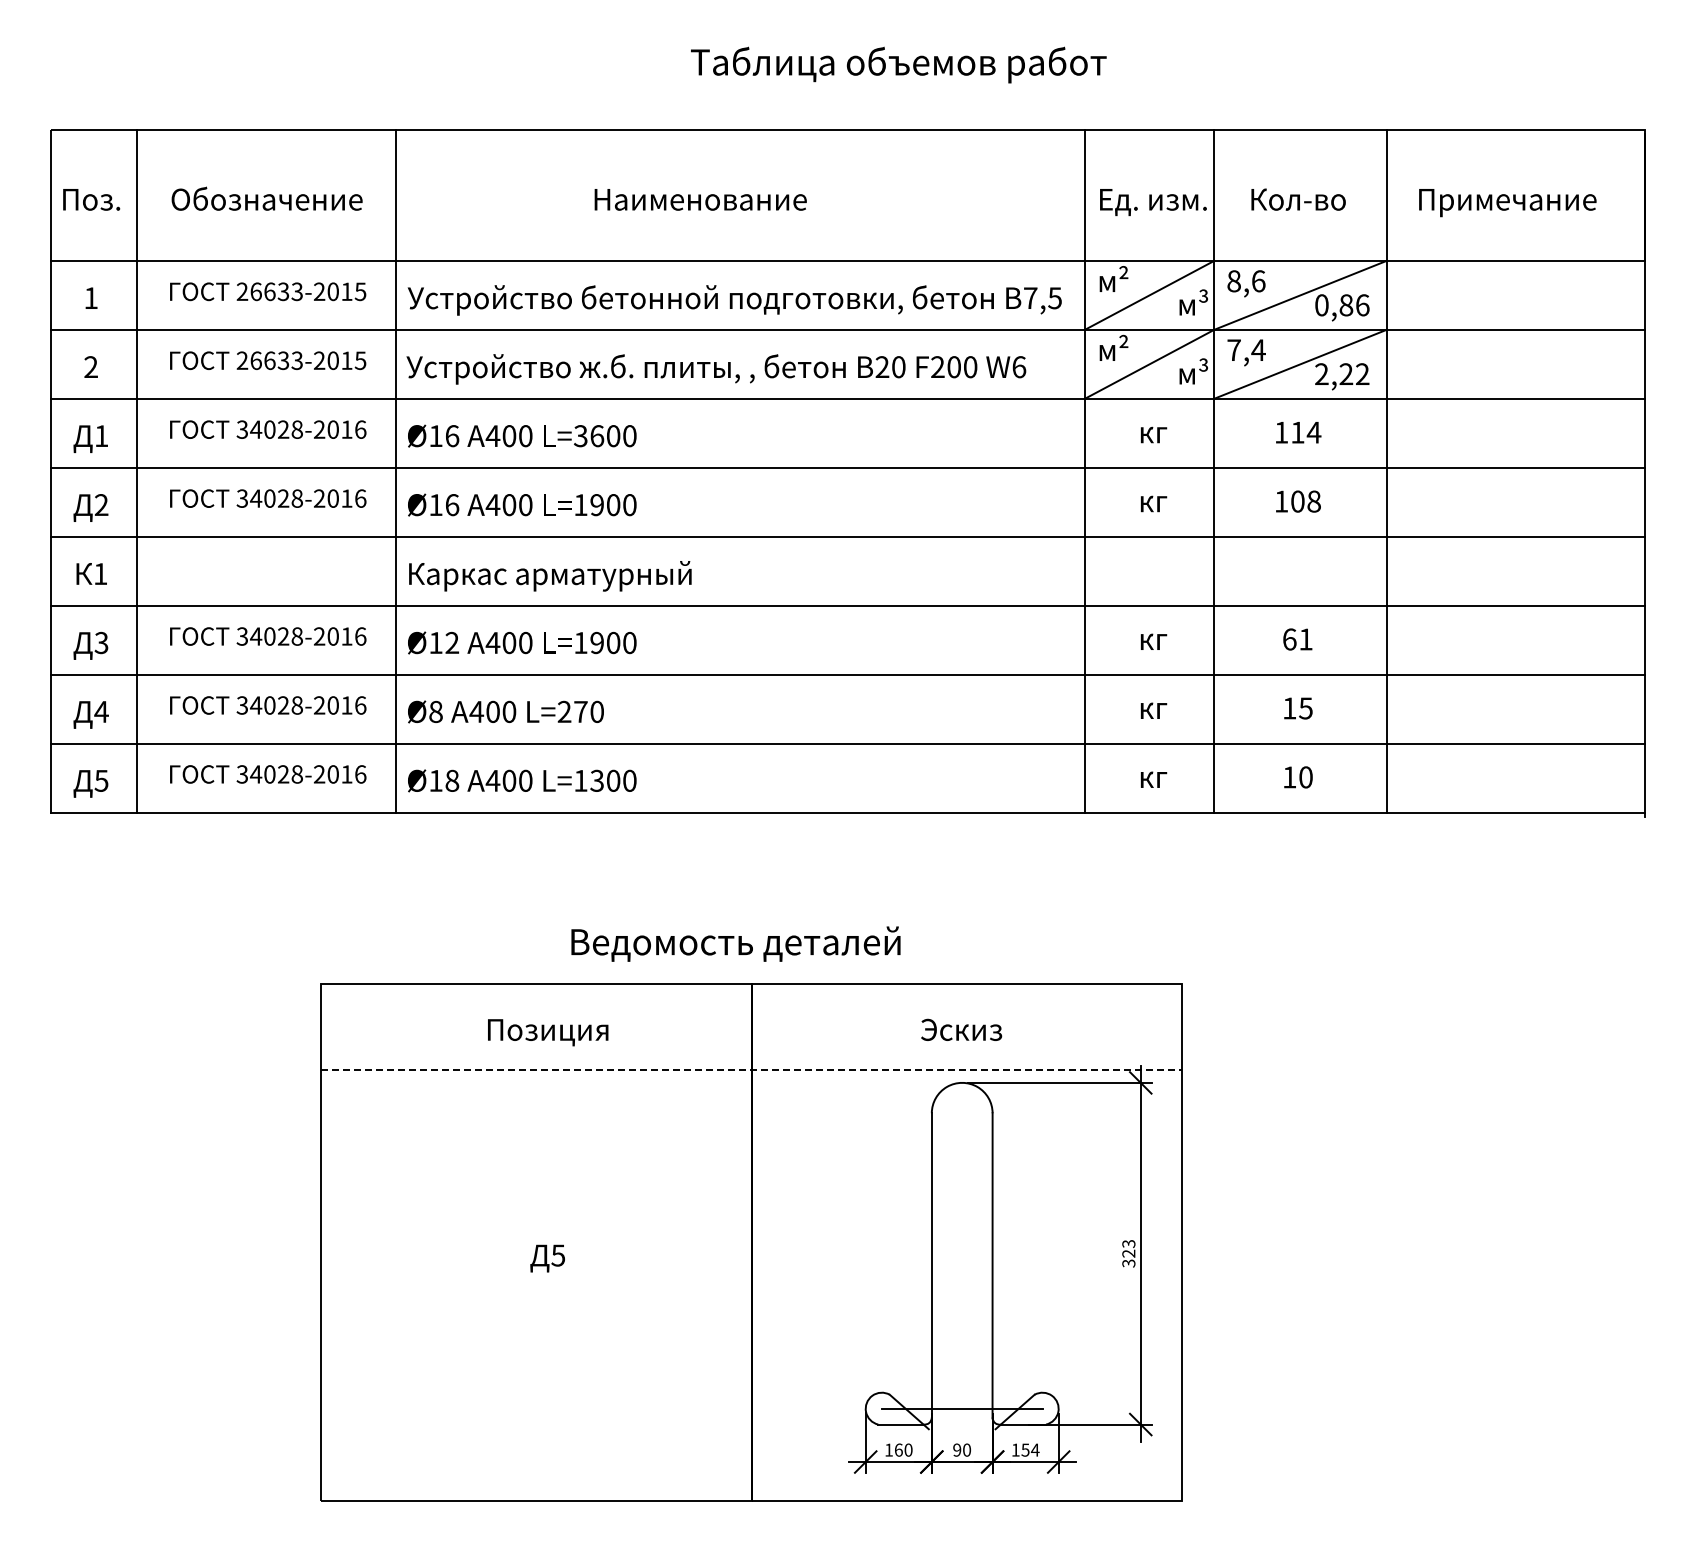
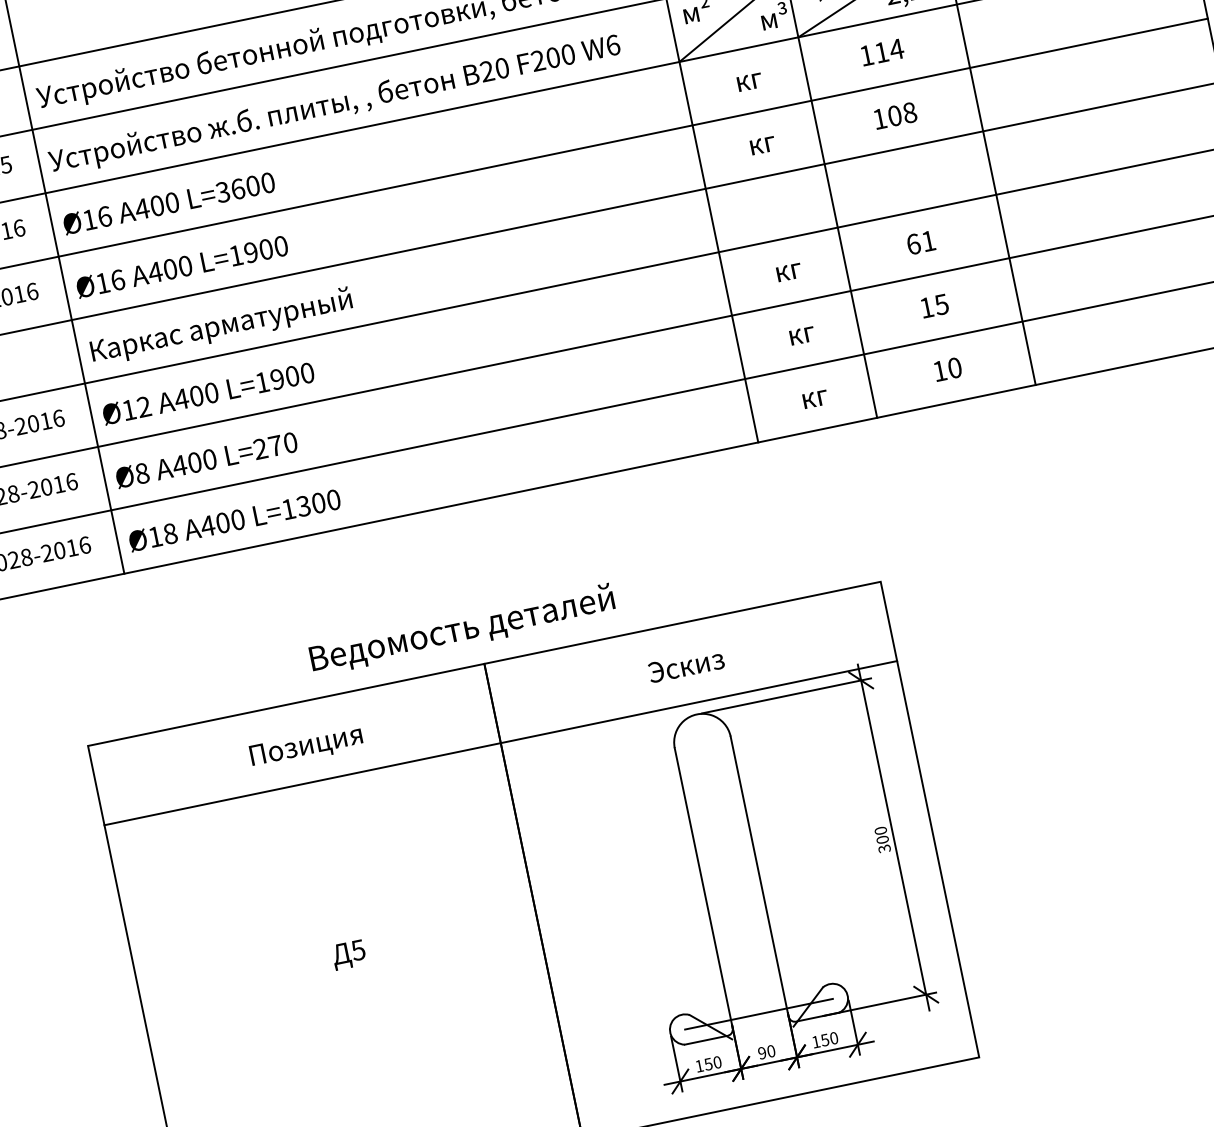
line: (751, 1070) -> (500, 743), dashed -> solid
text: (1128, 1248) -> (881, 835), 323 -> 300
text: (898, 1449) -> (708, 1063), 160 -> 150
text: (1034, 1449) -> (833, 1037), 154 -> 150

